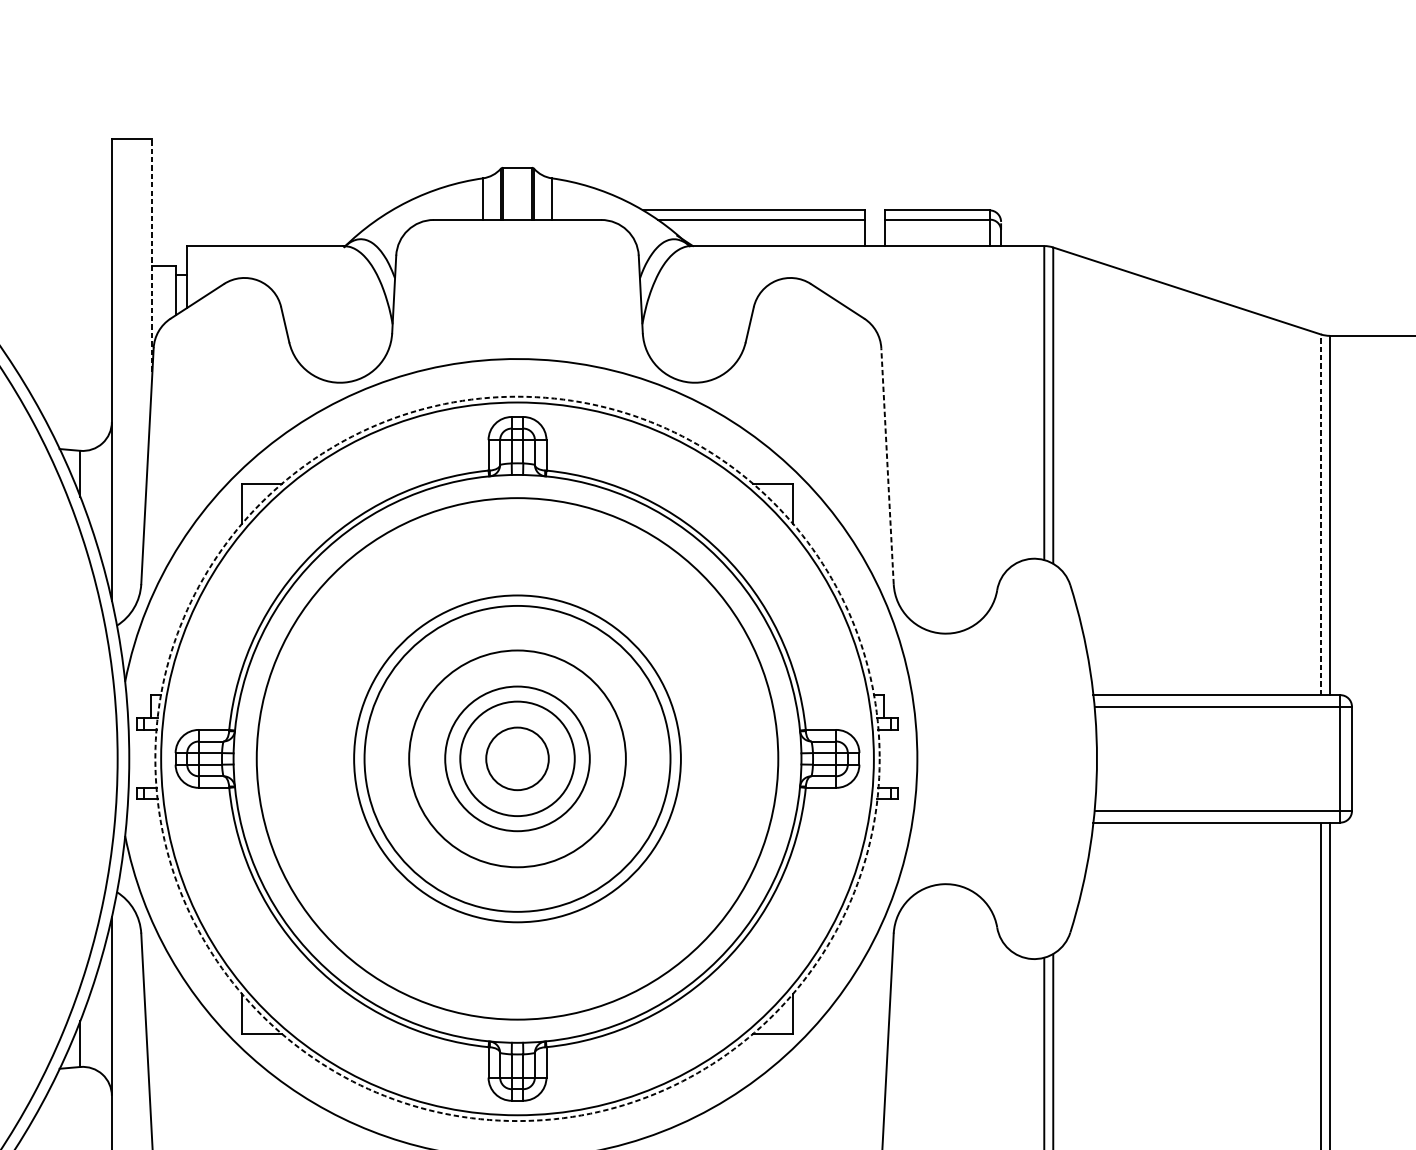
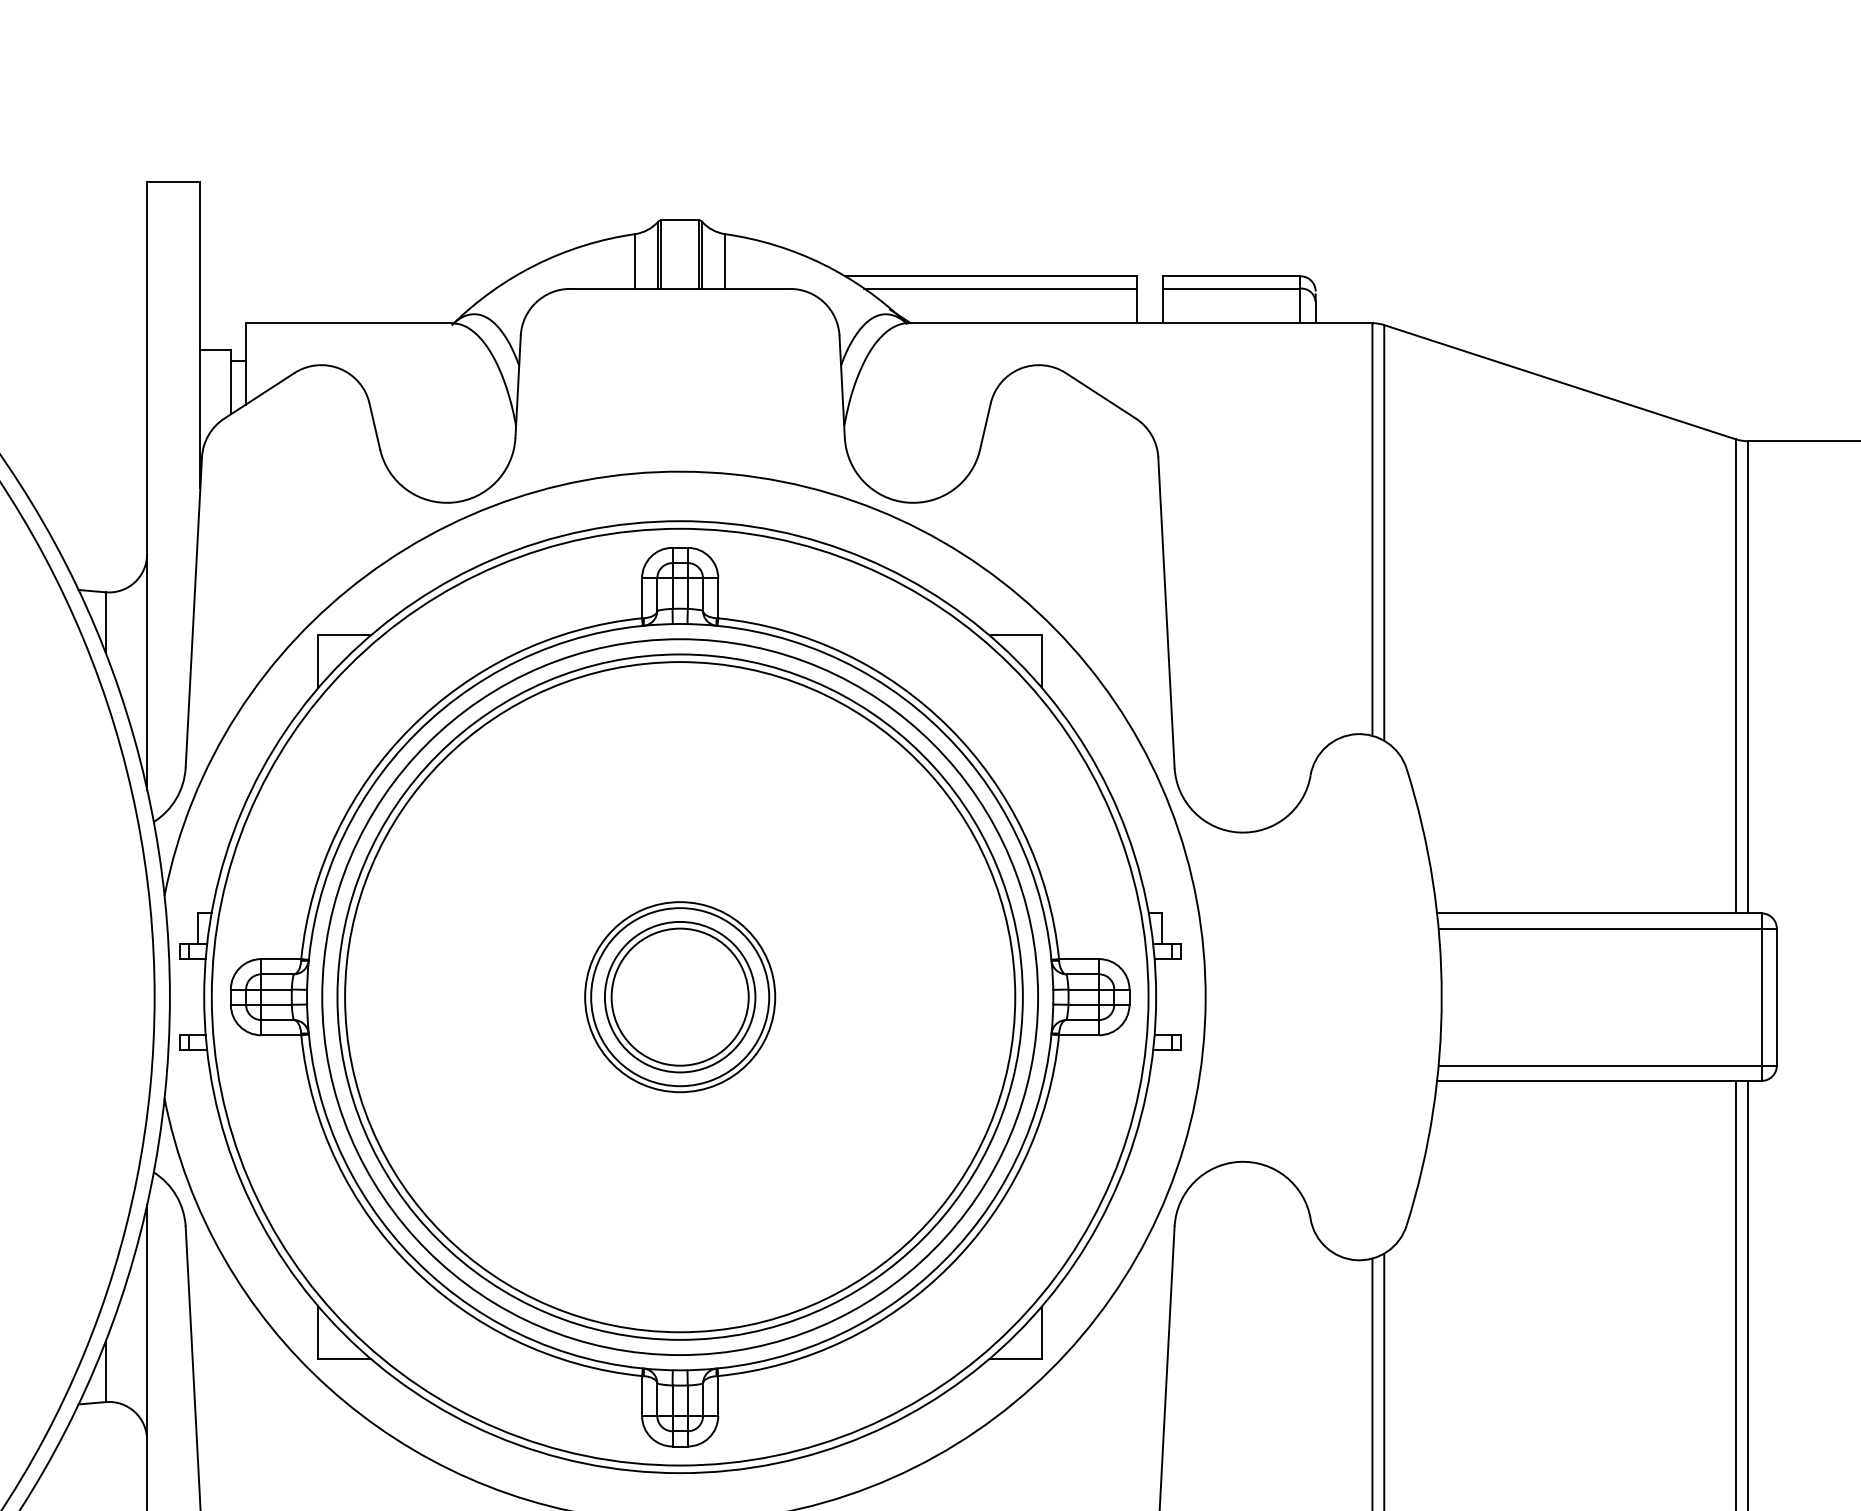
line: (152, 255) -> (200, 335), dashed -> solid
line: (887, 466) -> (1166, 612), dashed -> solid
line: (1321, 514) -> (1736, 676), dashed -> solid
circle: (517, 758) -> (679, 996), size x1.67
circle: (517, 759) -> (680, 997), dashed -> solid
circle: (517, 759) -> (680, 997), size x0.62
circle: (517, 759) -> (680, 997), size x1.67
circle: (517, 759) -> (680, 997), size x1.67

